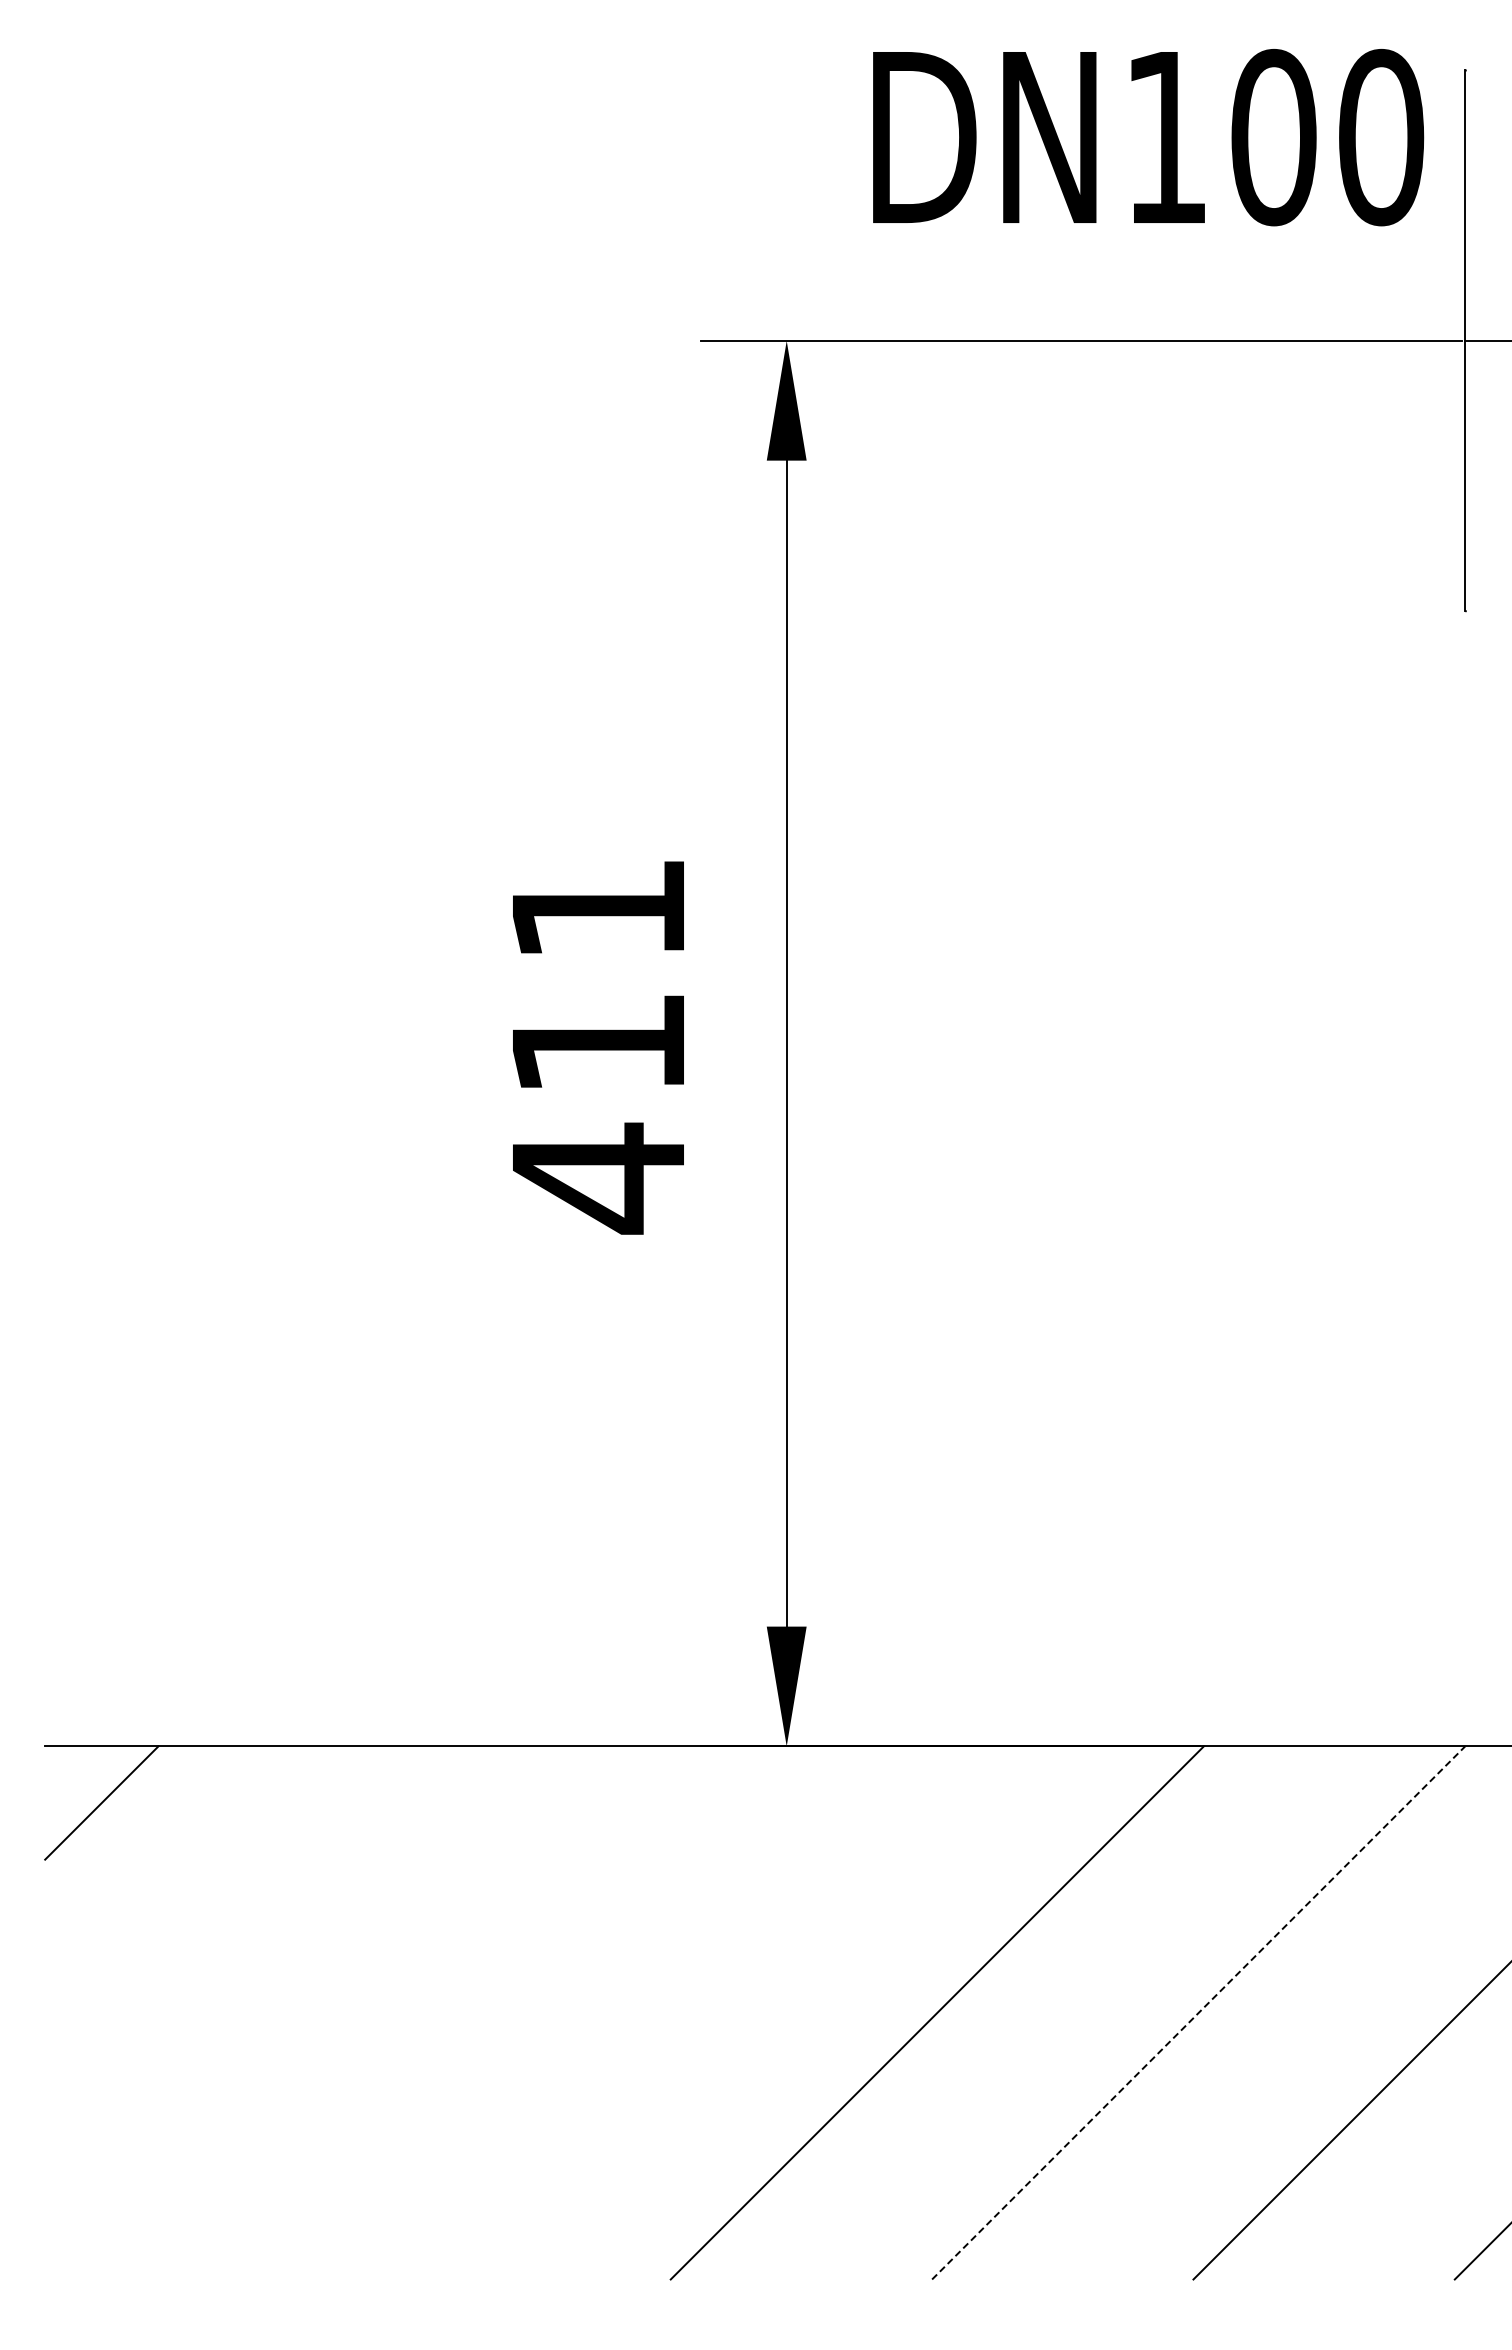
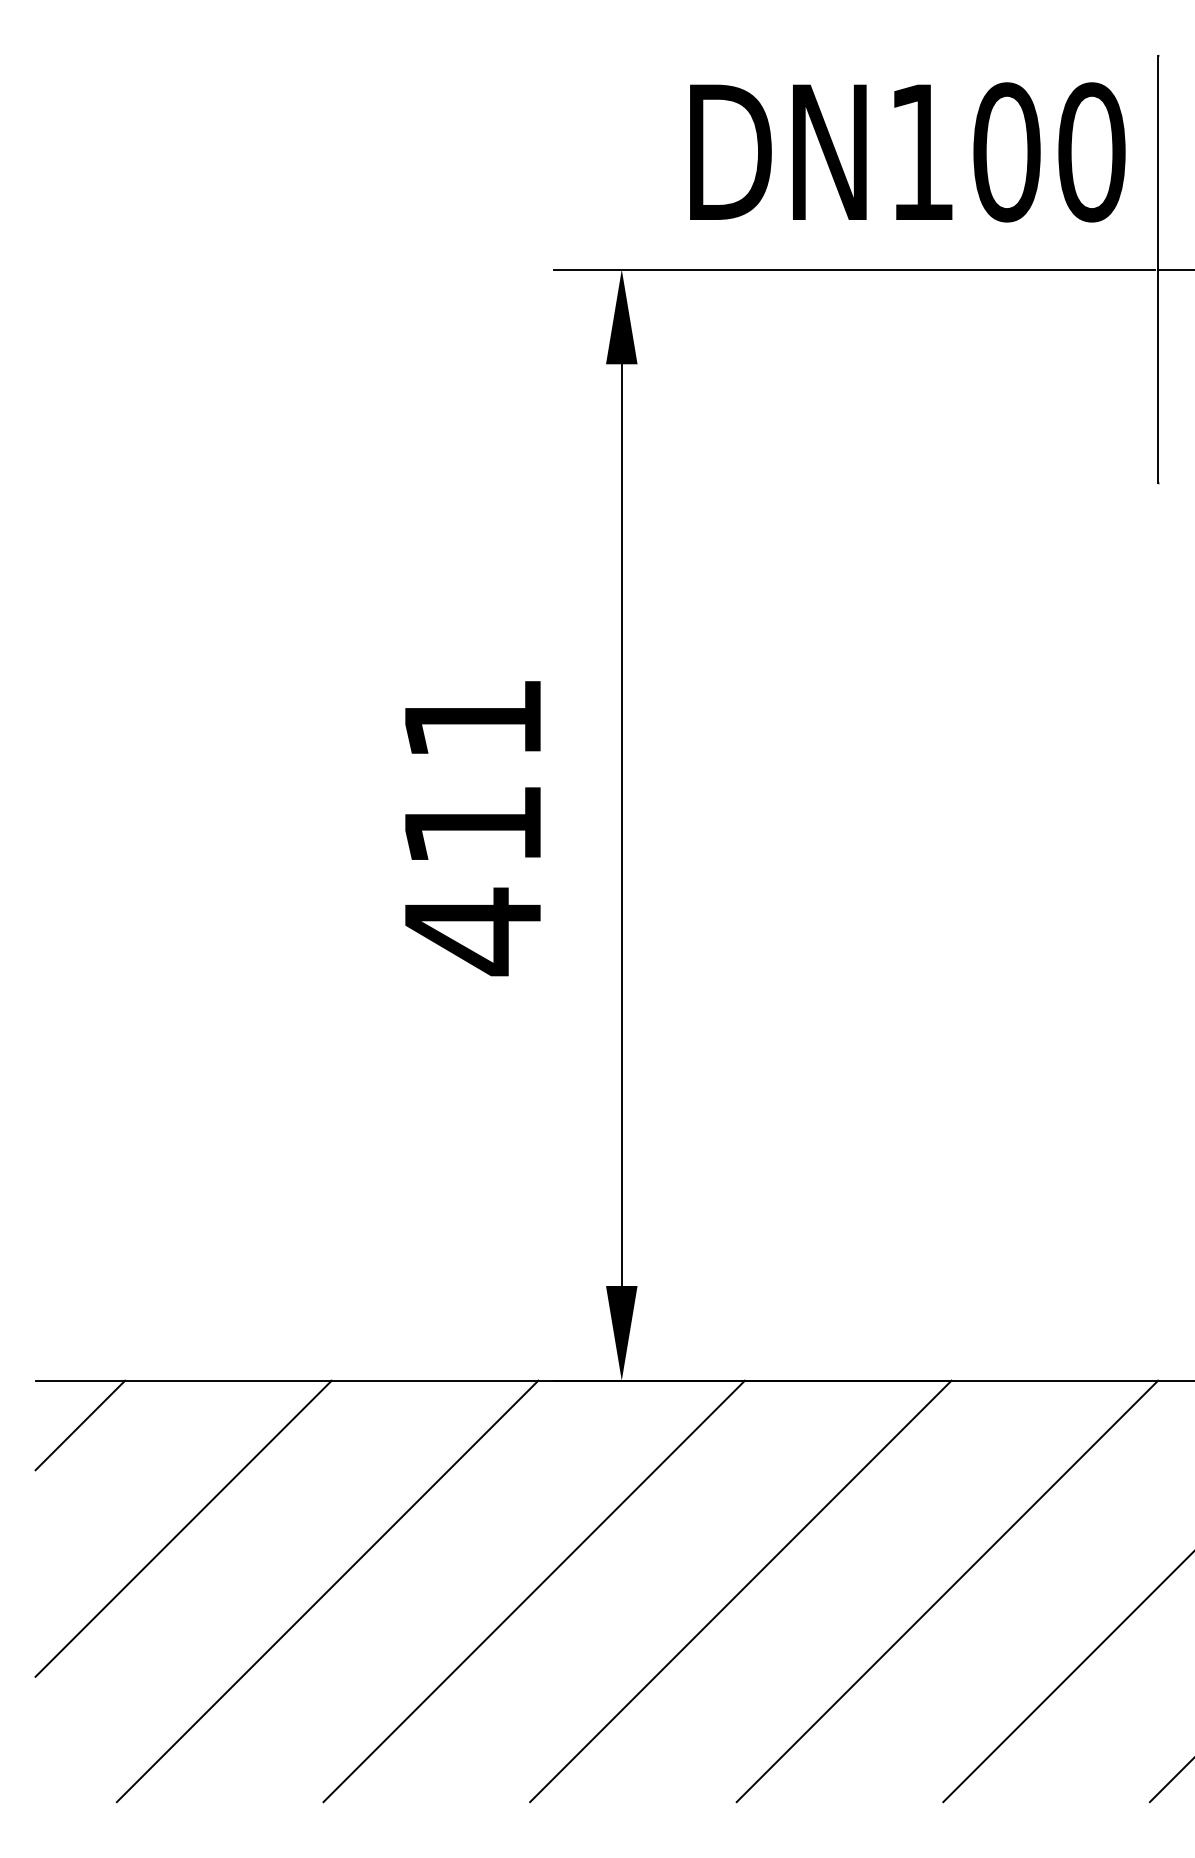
text: (1148, 137) -> (907, 152), moved
line: (232, 1933) -> (183, 1528), added
line: (414, 2012) -> (327, 1591), added
line: (675, 2012) -> (533, 1591), added
line: (1198, 2012) -> (947, 1591), dashed -> solid

